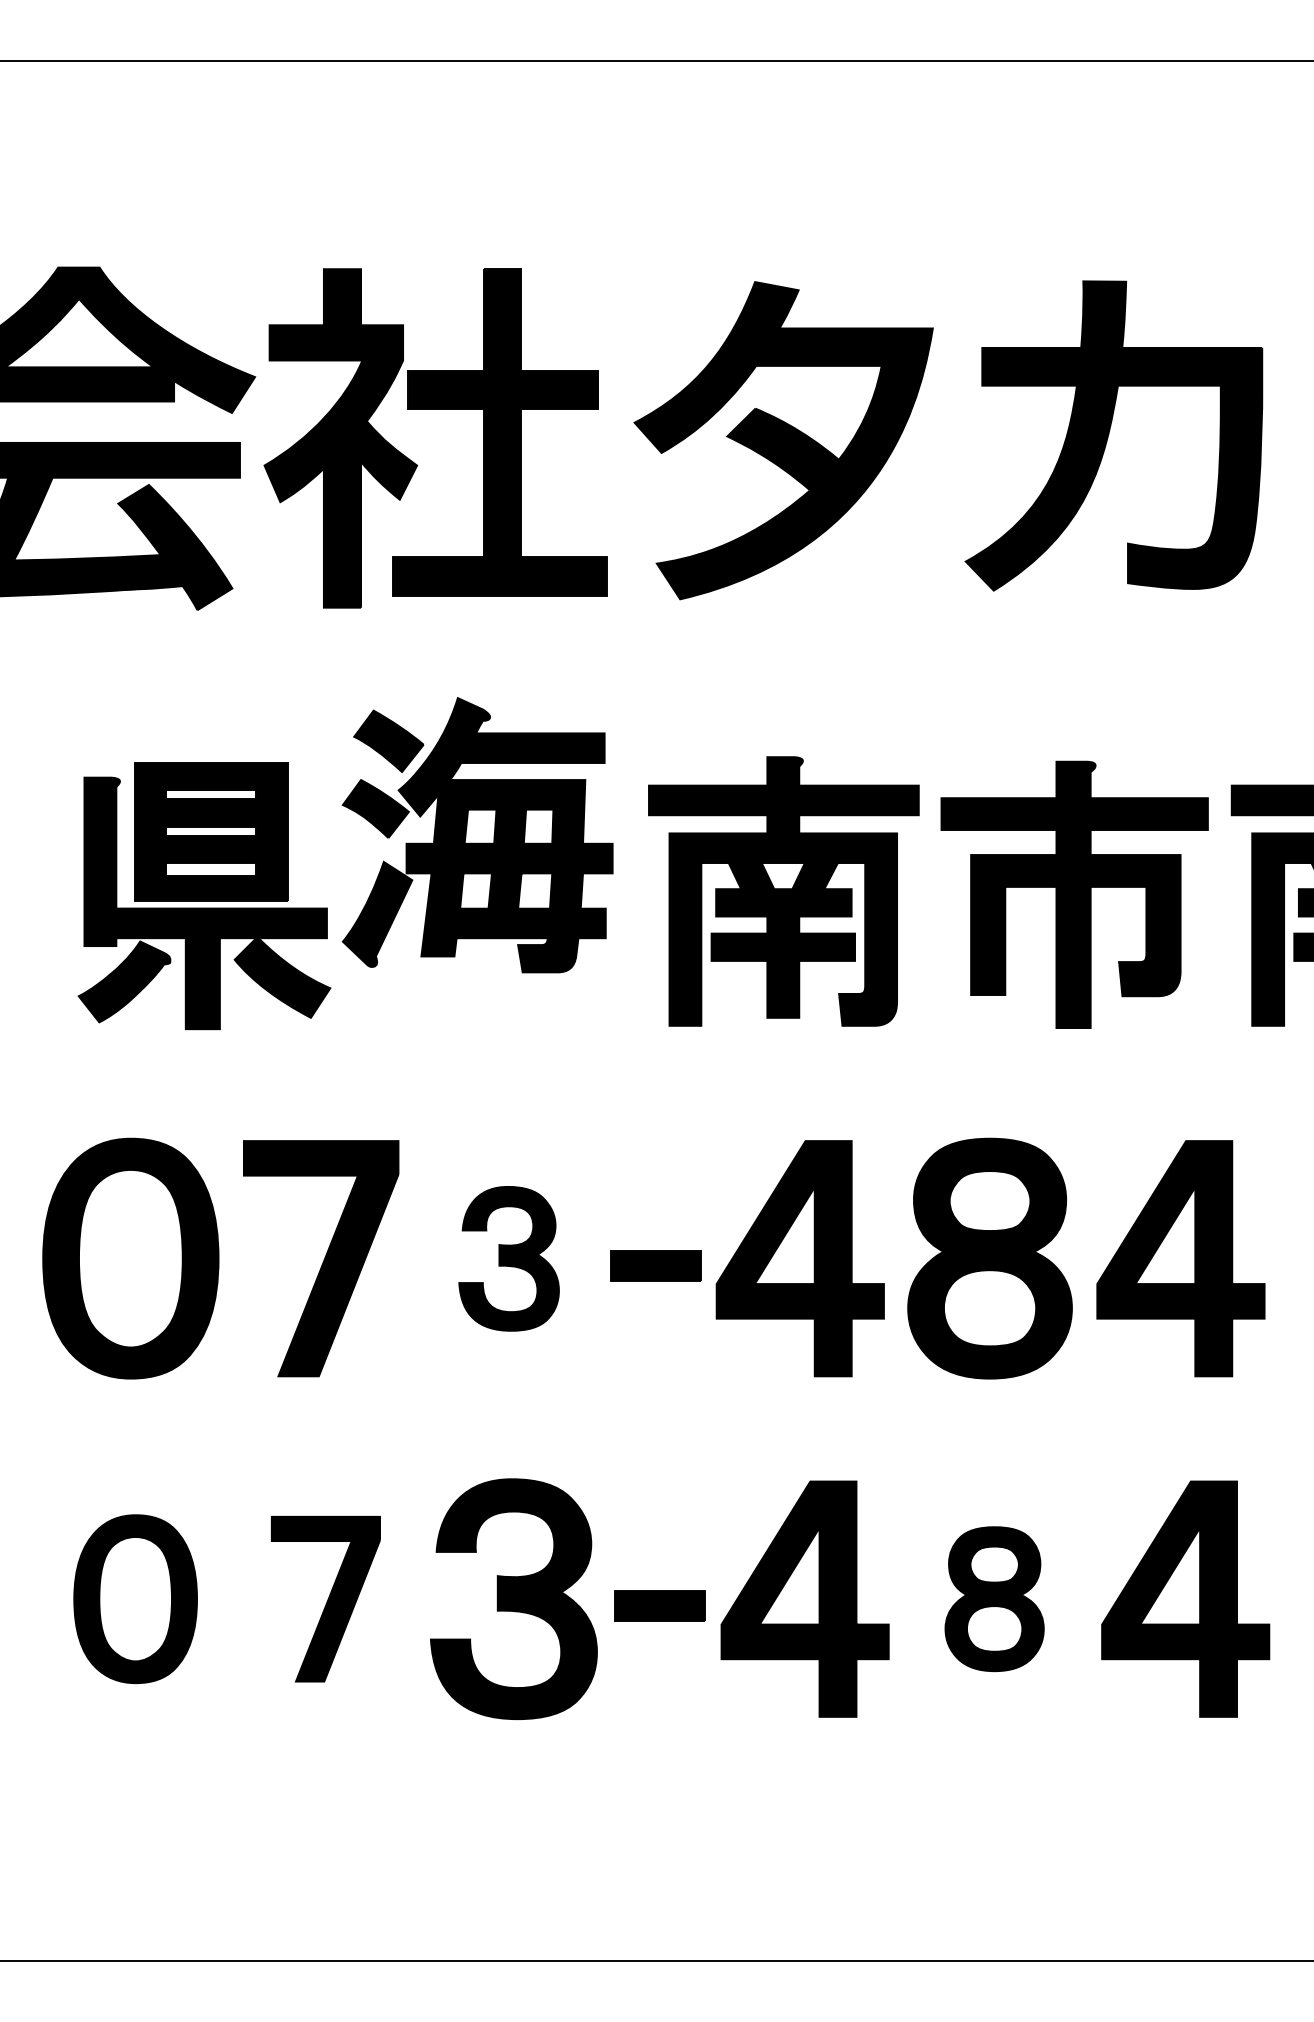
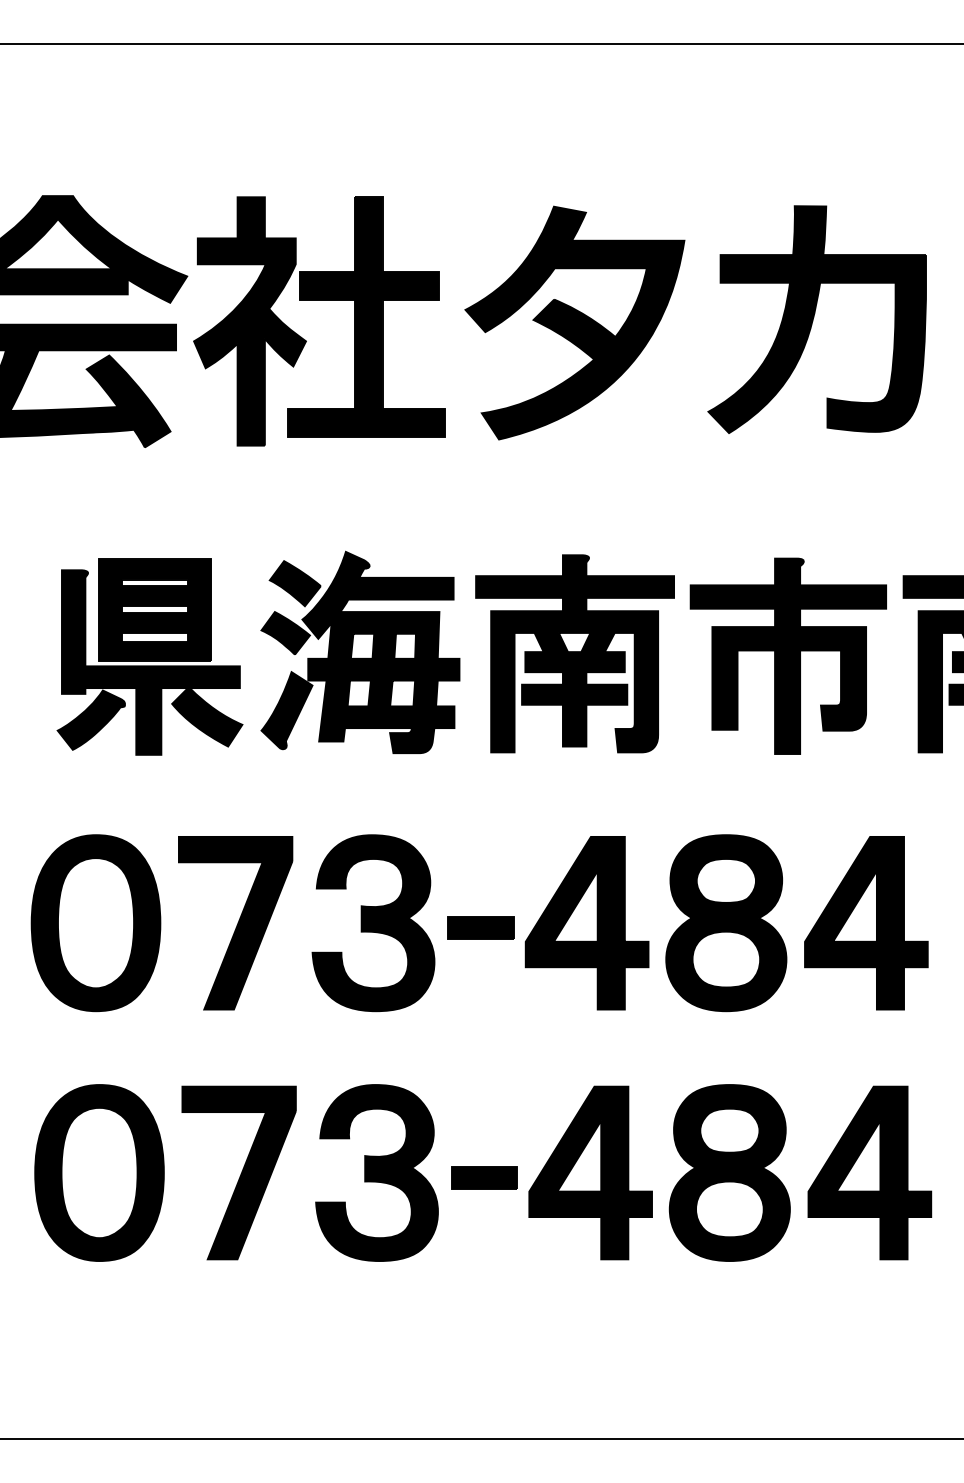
part: (477, 833) -> (360, 651), moved
part: (509, 1259) -> (373, 923), size x1.67
part: (135, 1598) -> (99, 1172), size x1.43
part: (325, 1598) -> (238, 1172), size x1.43
part: (994, 1598) -> (729, 1172), size x1.67

